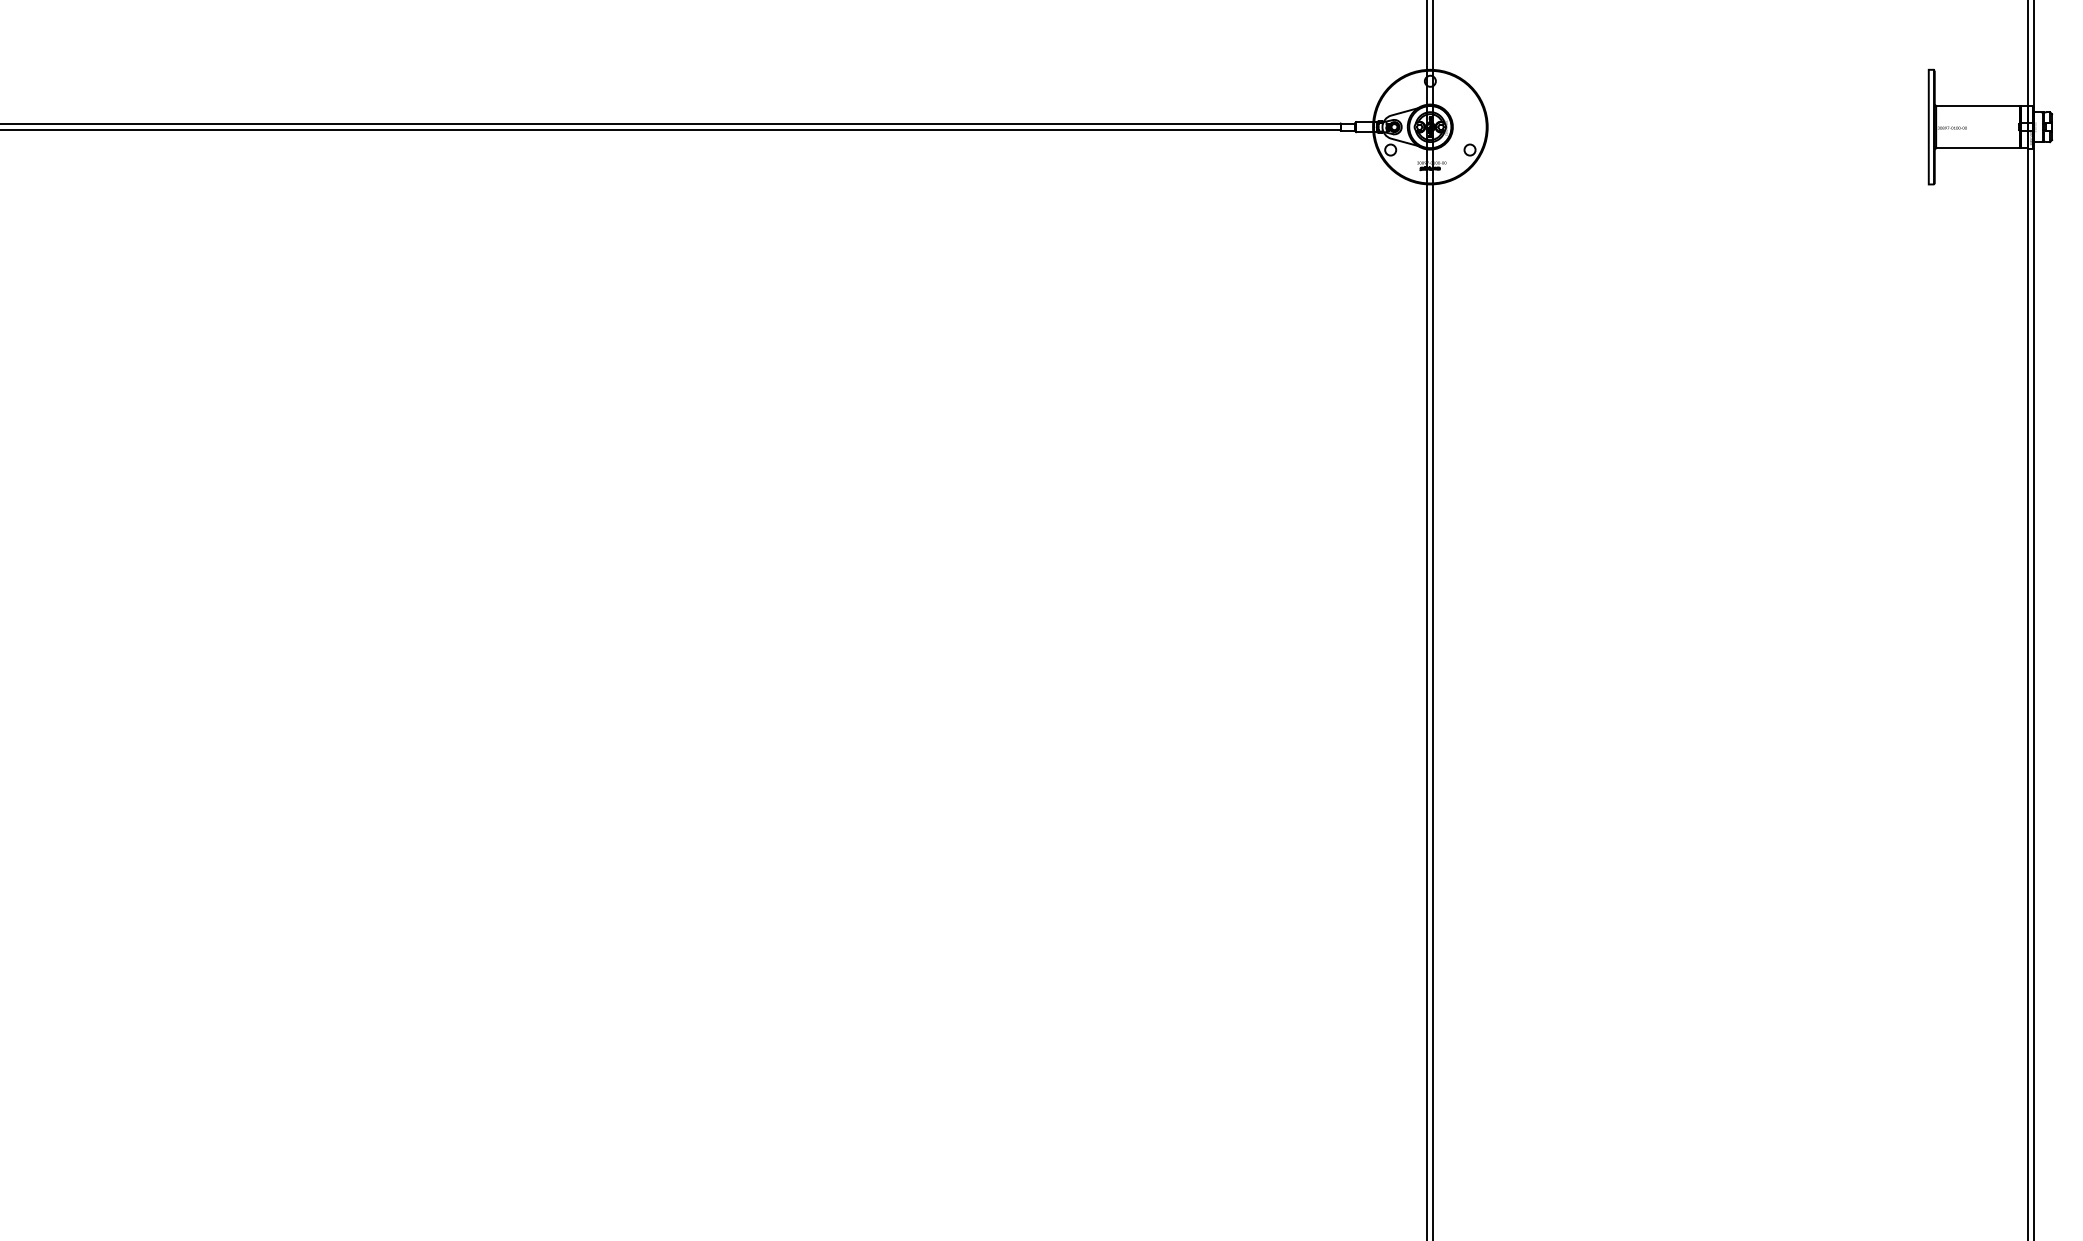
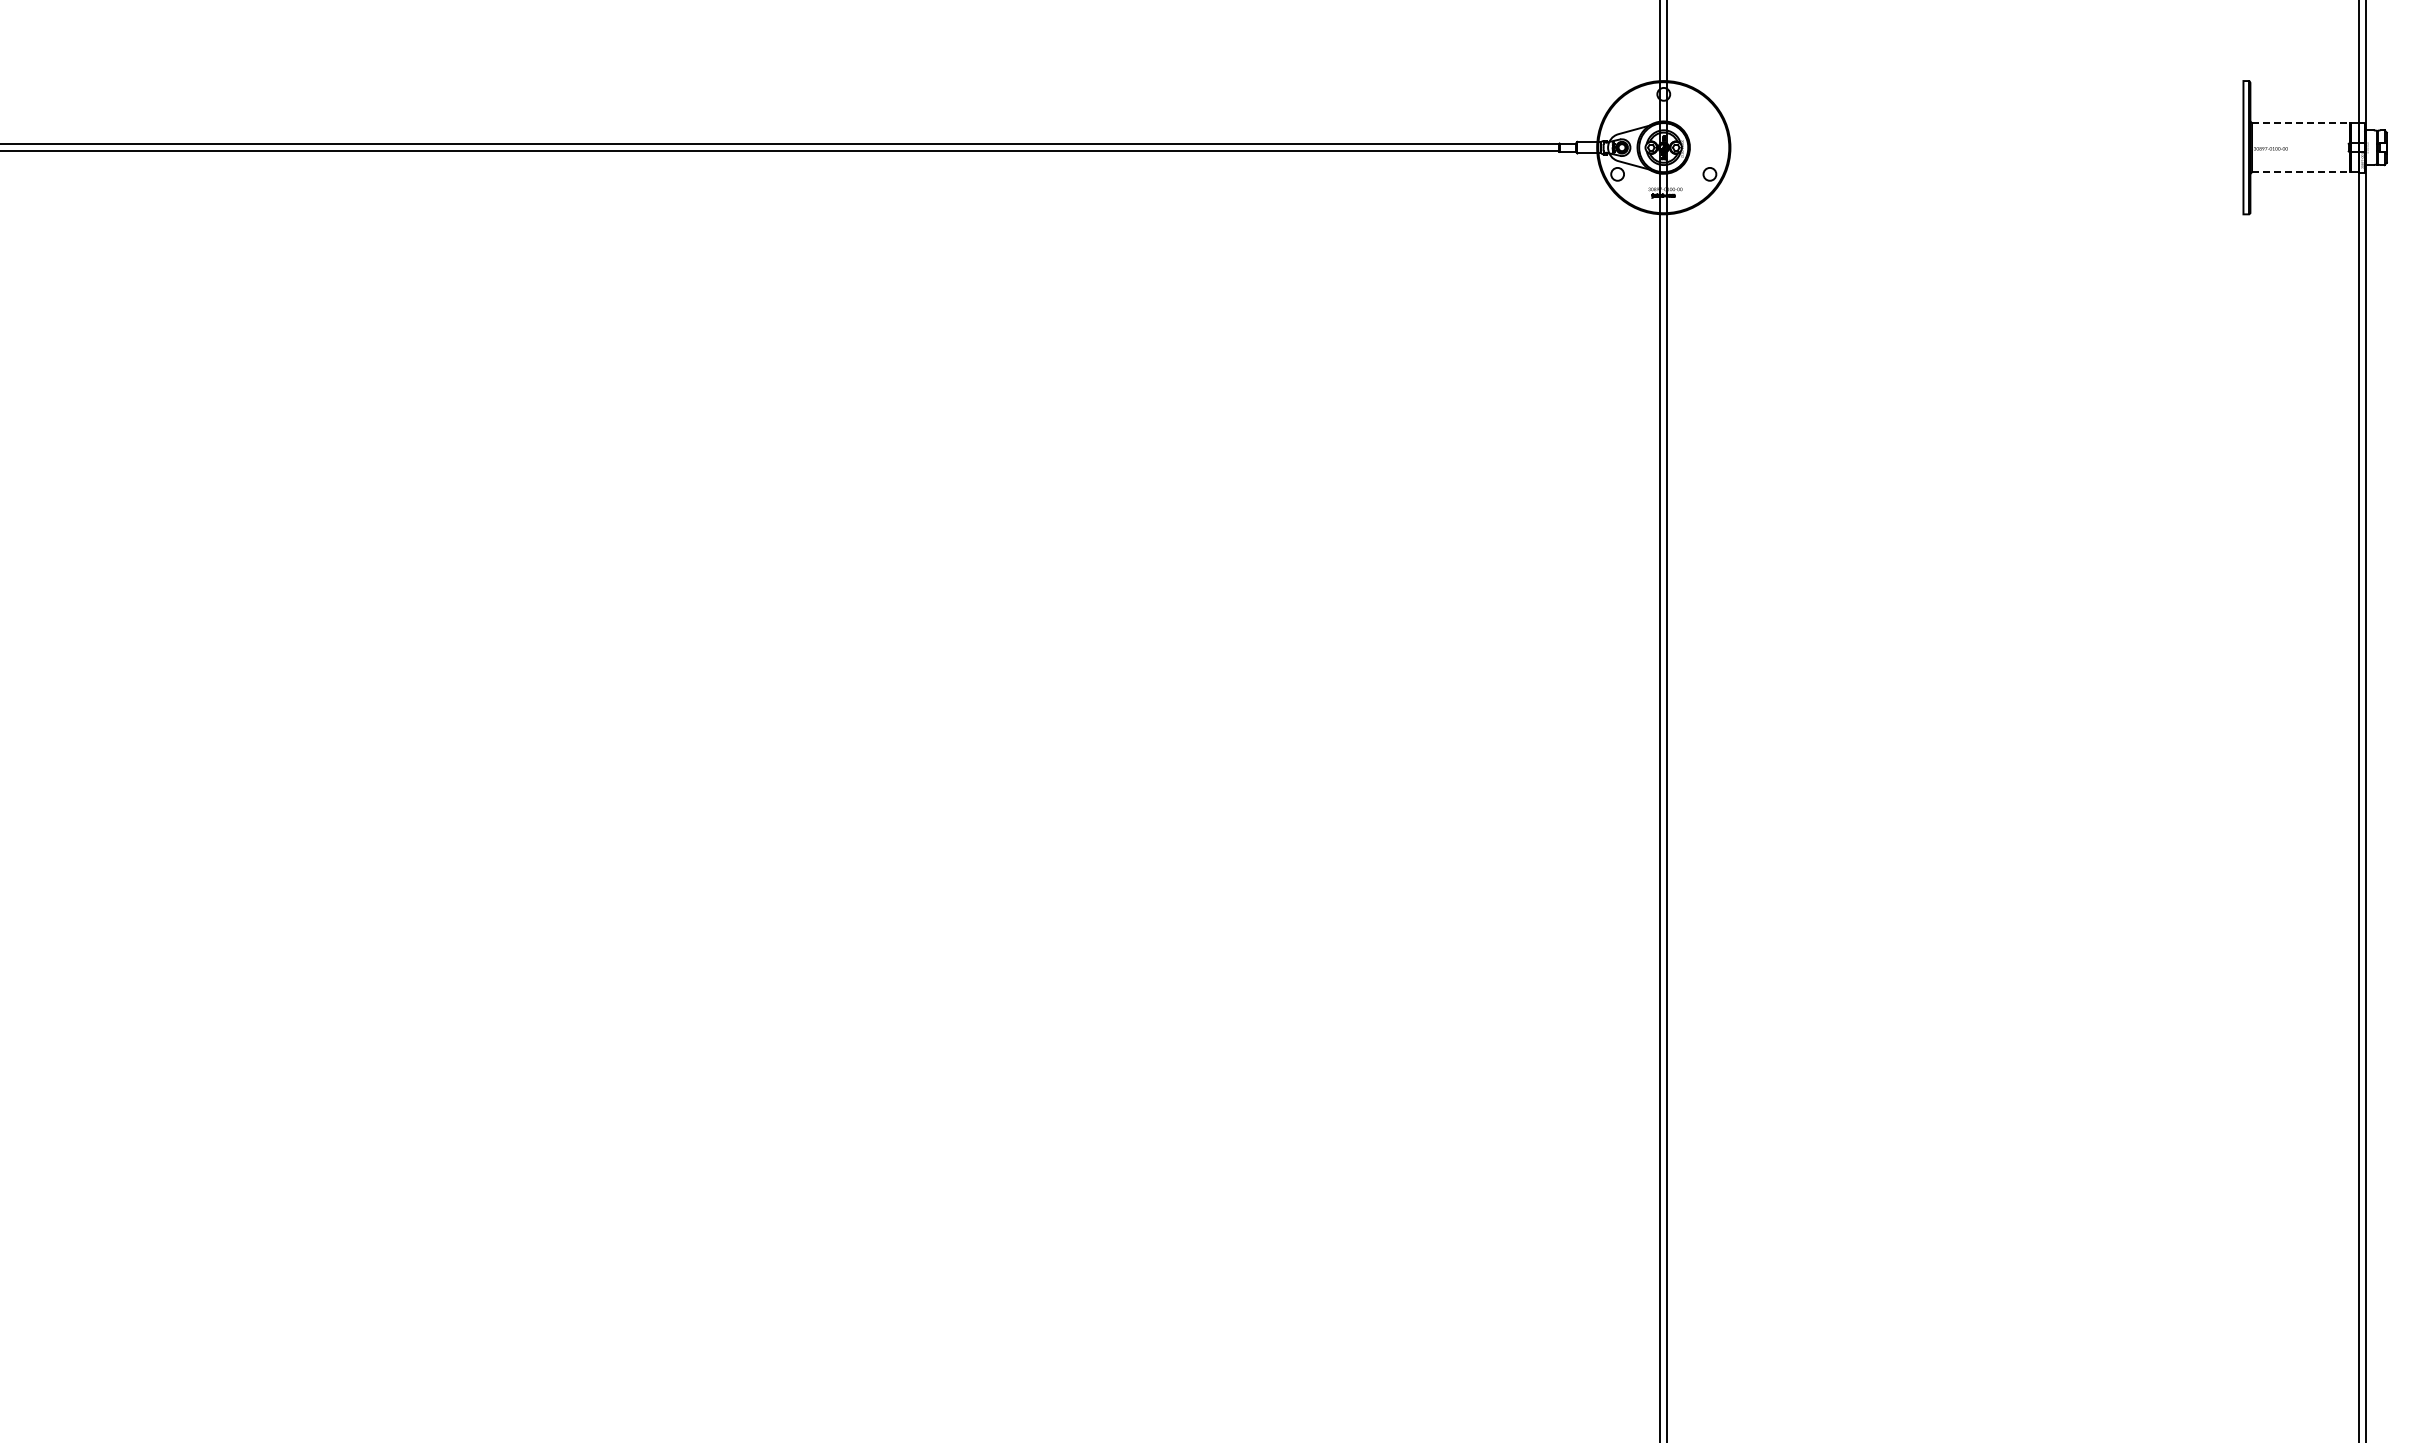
line: (1978, 106) -> (2301, 123), solid -> dashed
line: (1978, 148) -> (2301, 172), solid -> dashed

